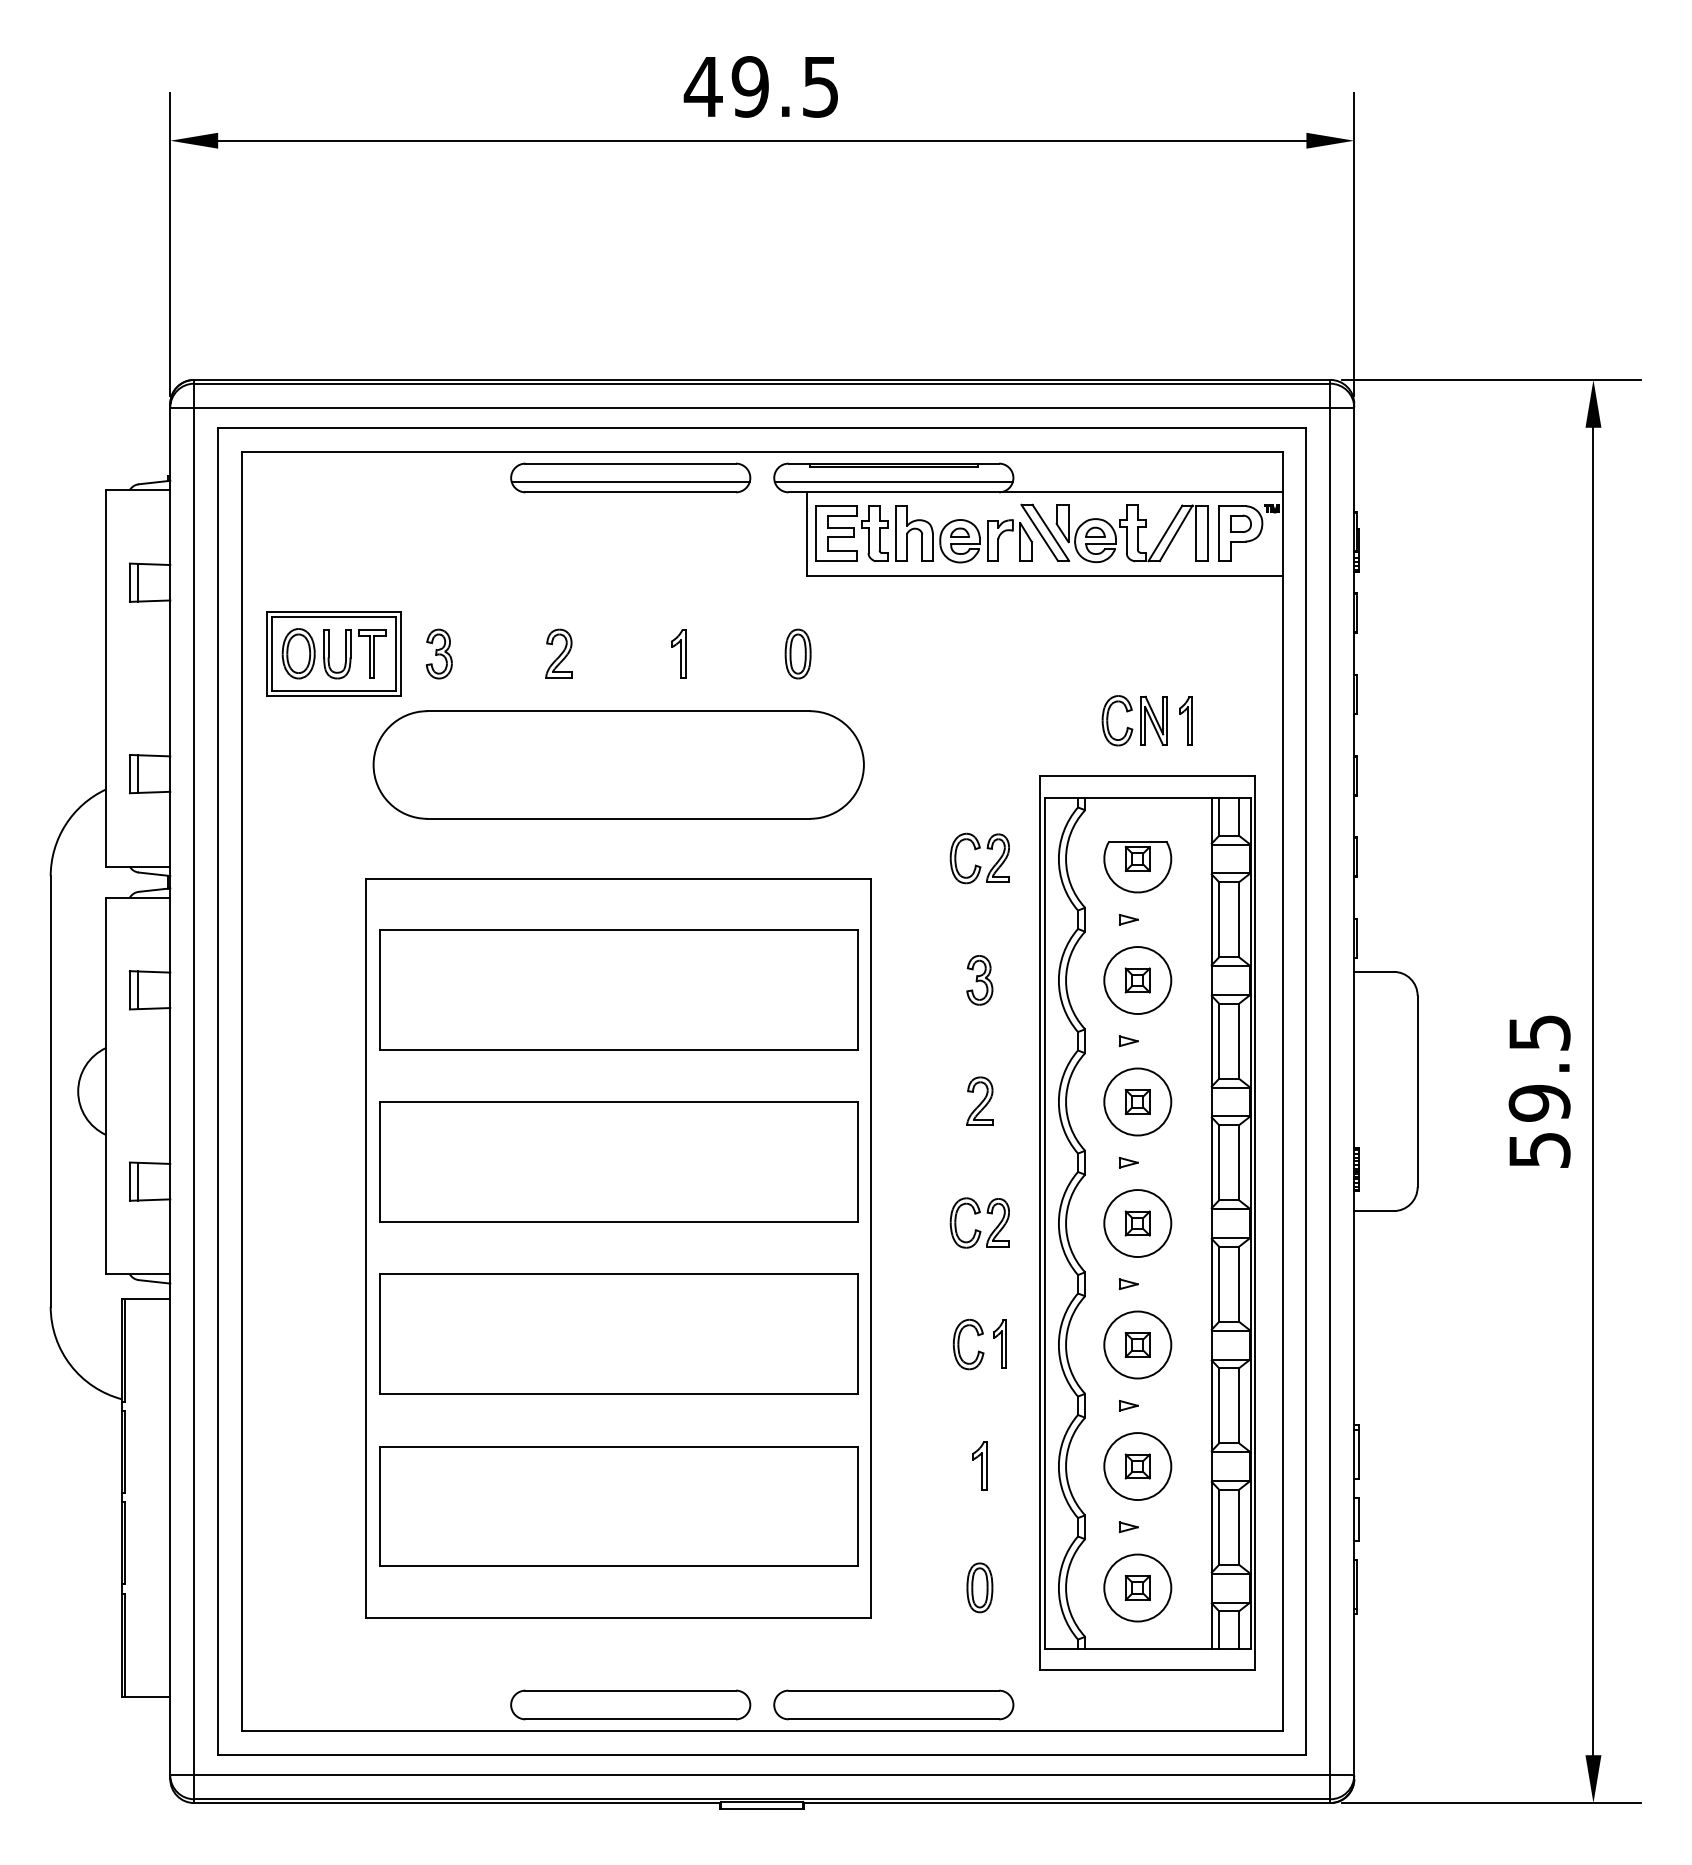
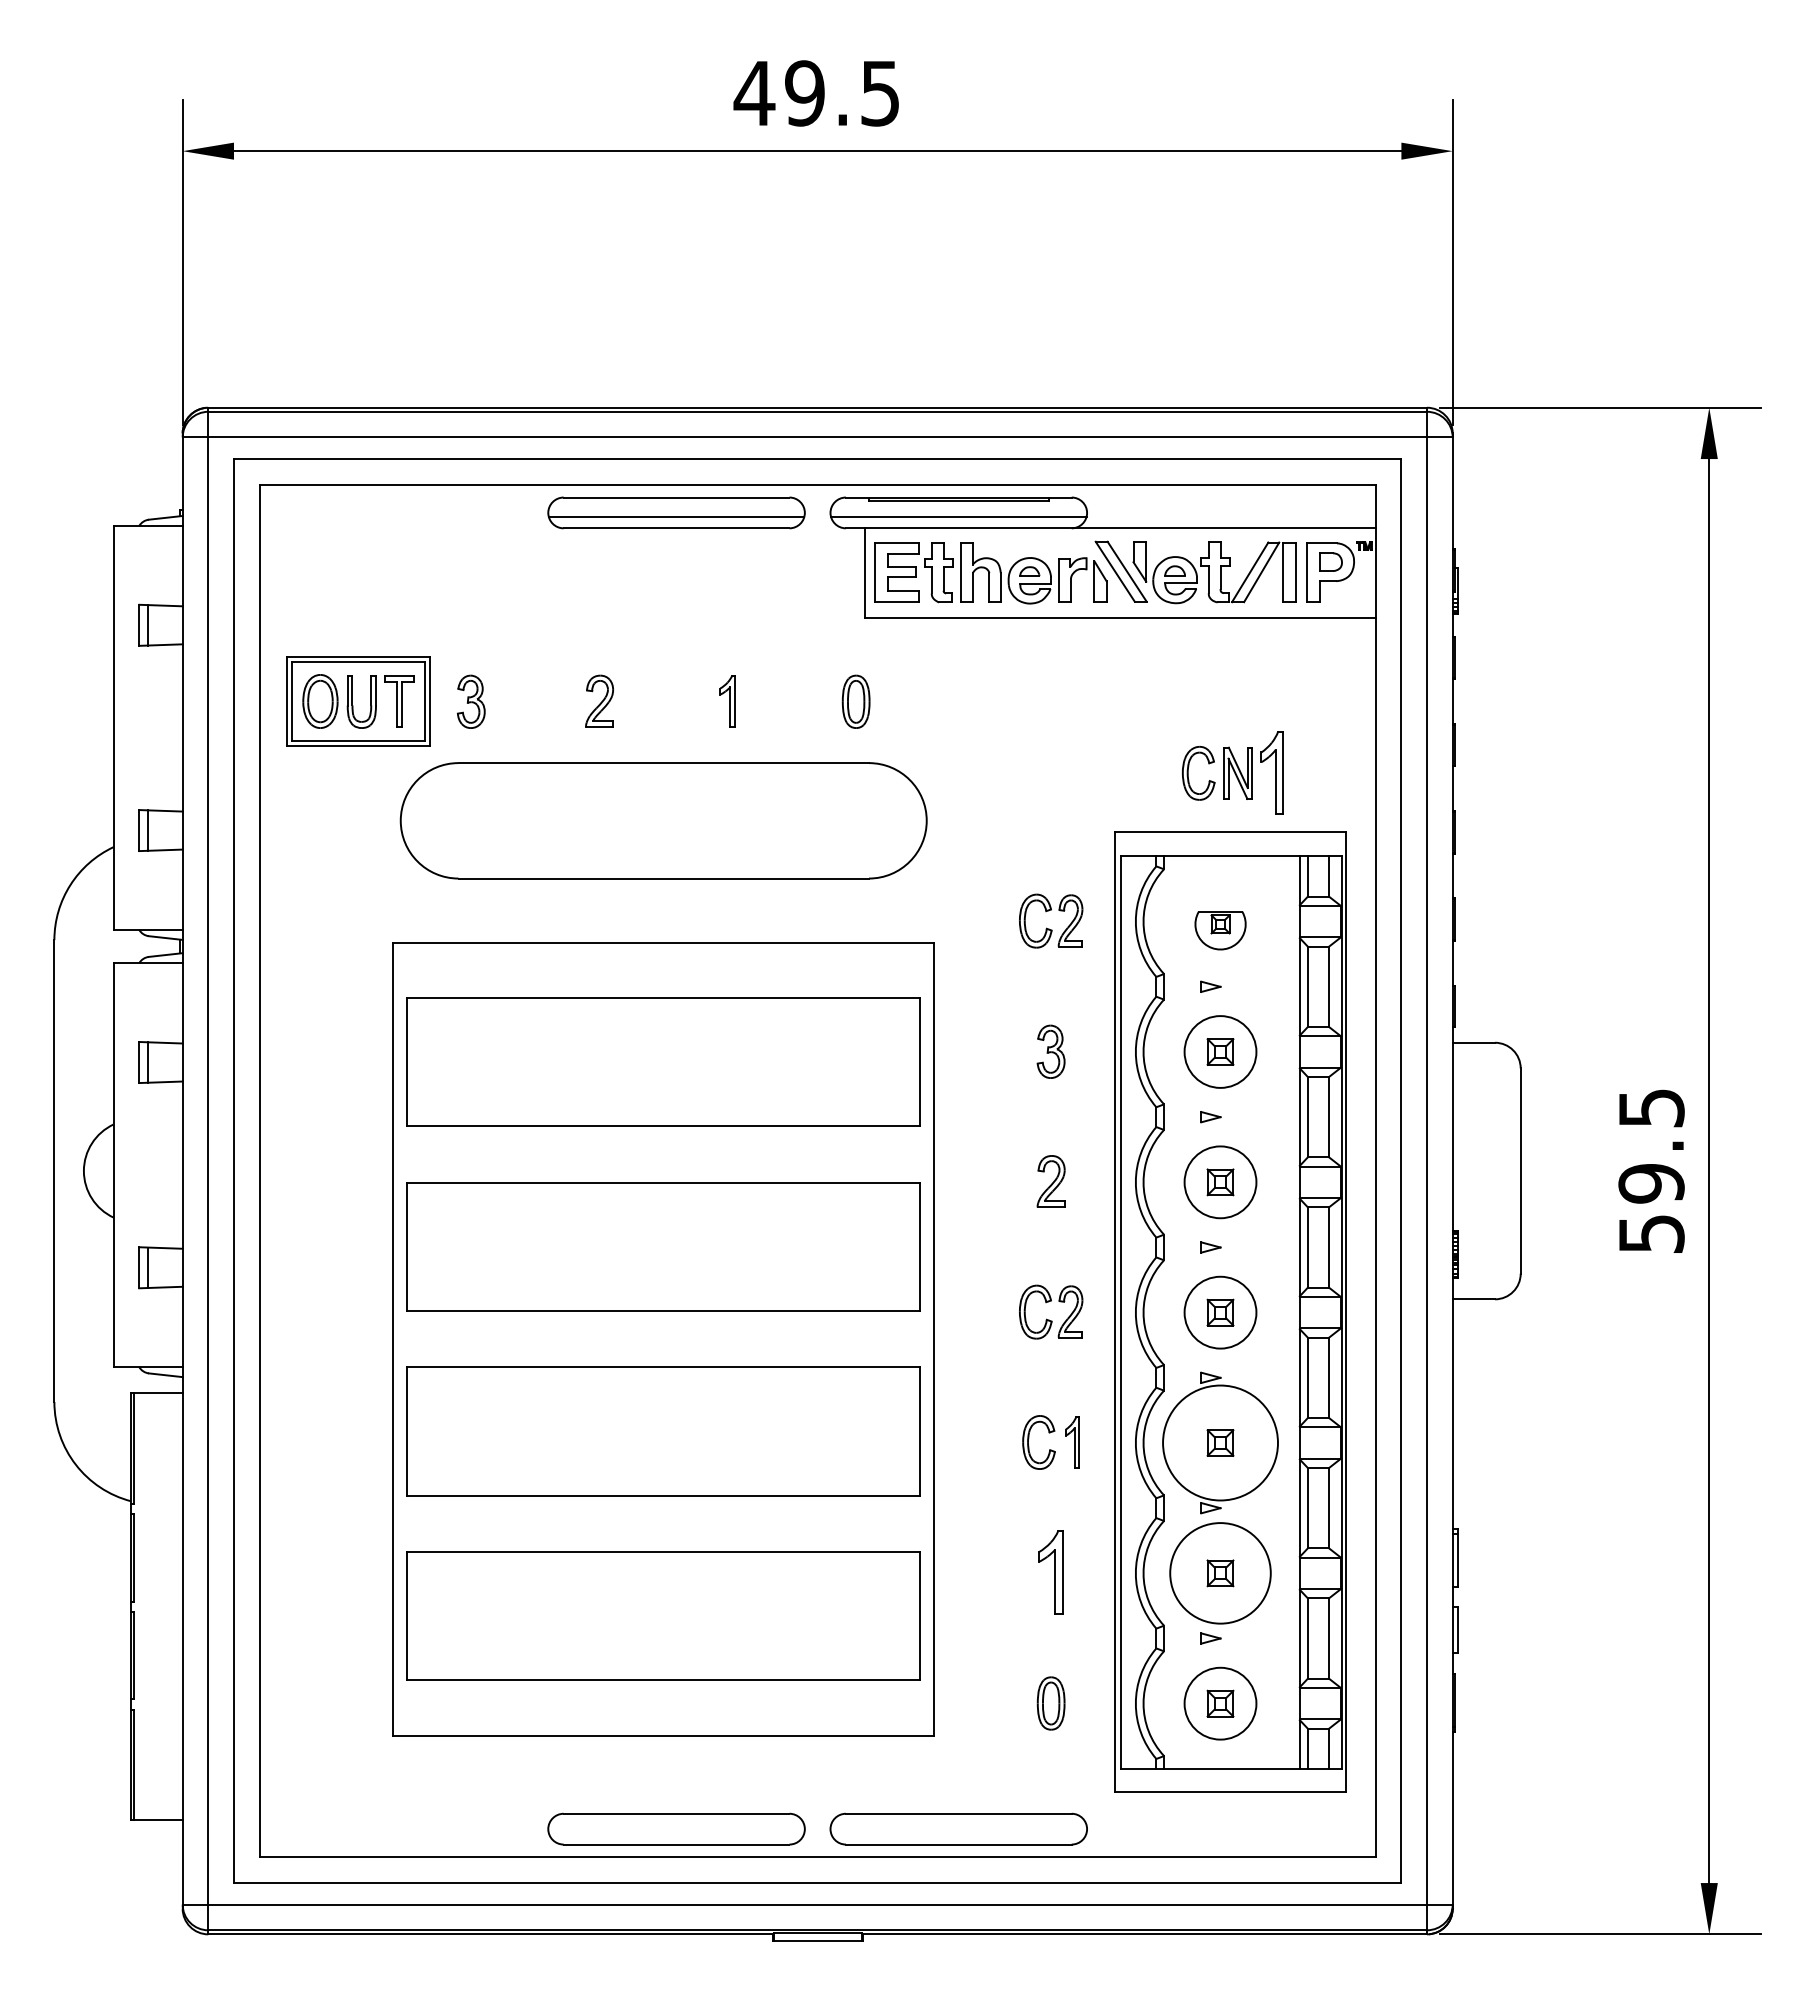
part: (1185, 720) -> (1271, 773), size x1.6
part: (1137, 867) -> (1220, 930), size x0.7
circle: (1137, 1344) -> (1220, 1442), size x1.6
part: (979, 1465) -> (1050, 1572), size x1.6
circle: (1137, 1466) -> (1220, 1573), size x1.4

